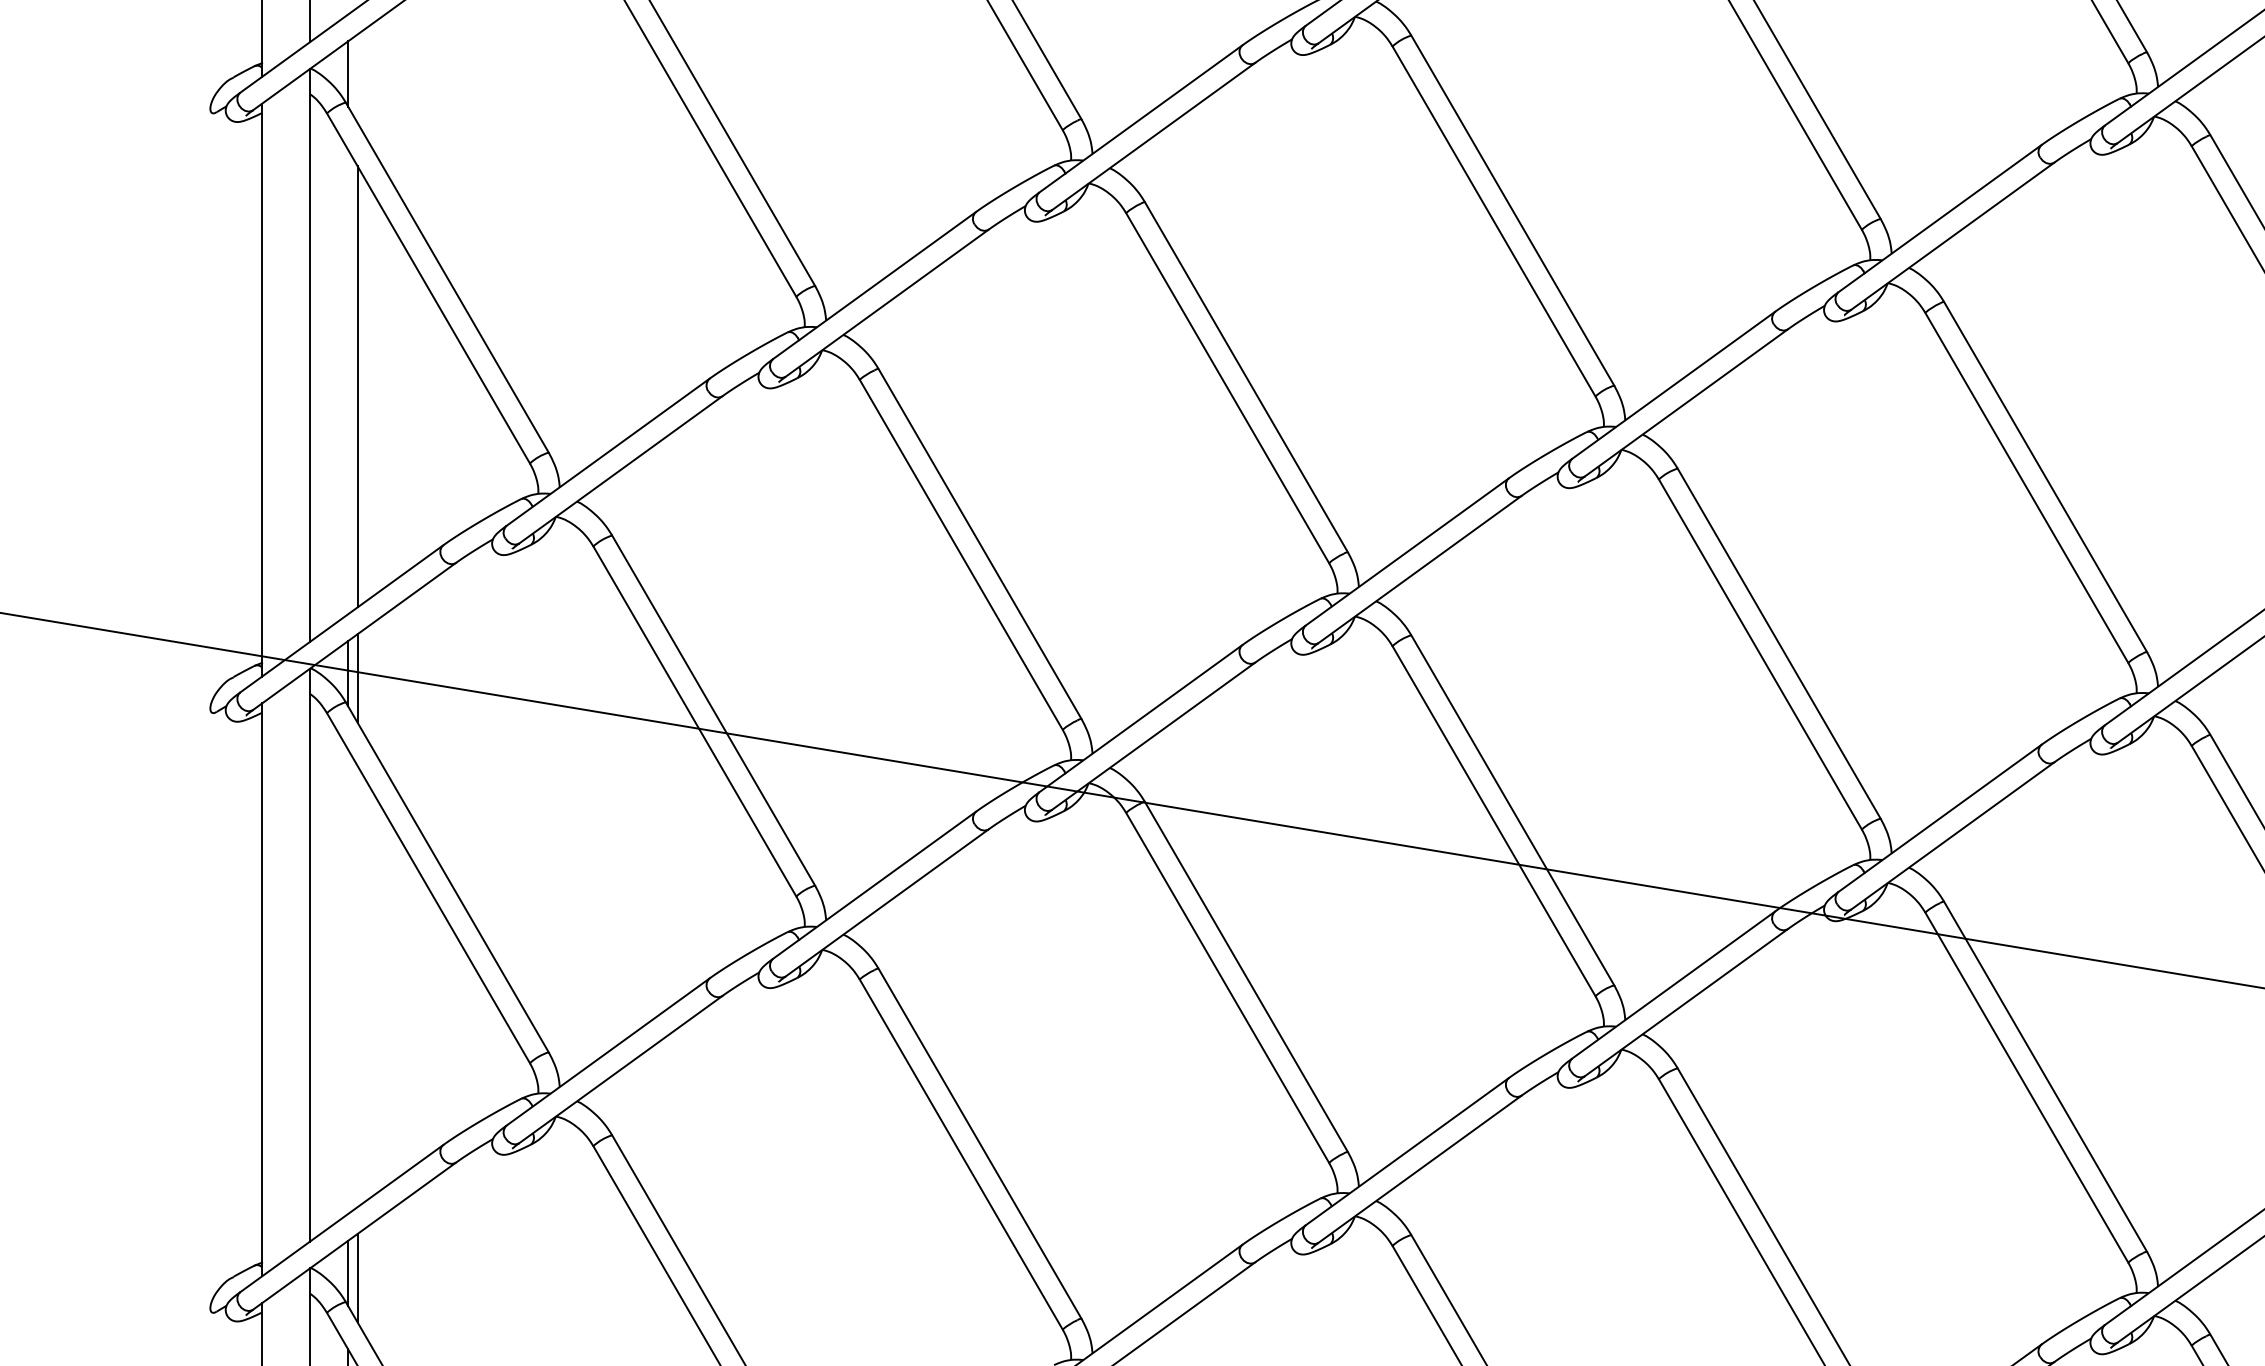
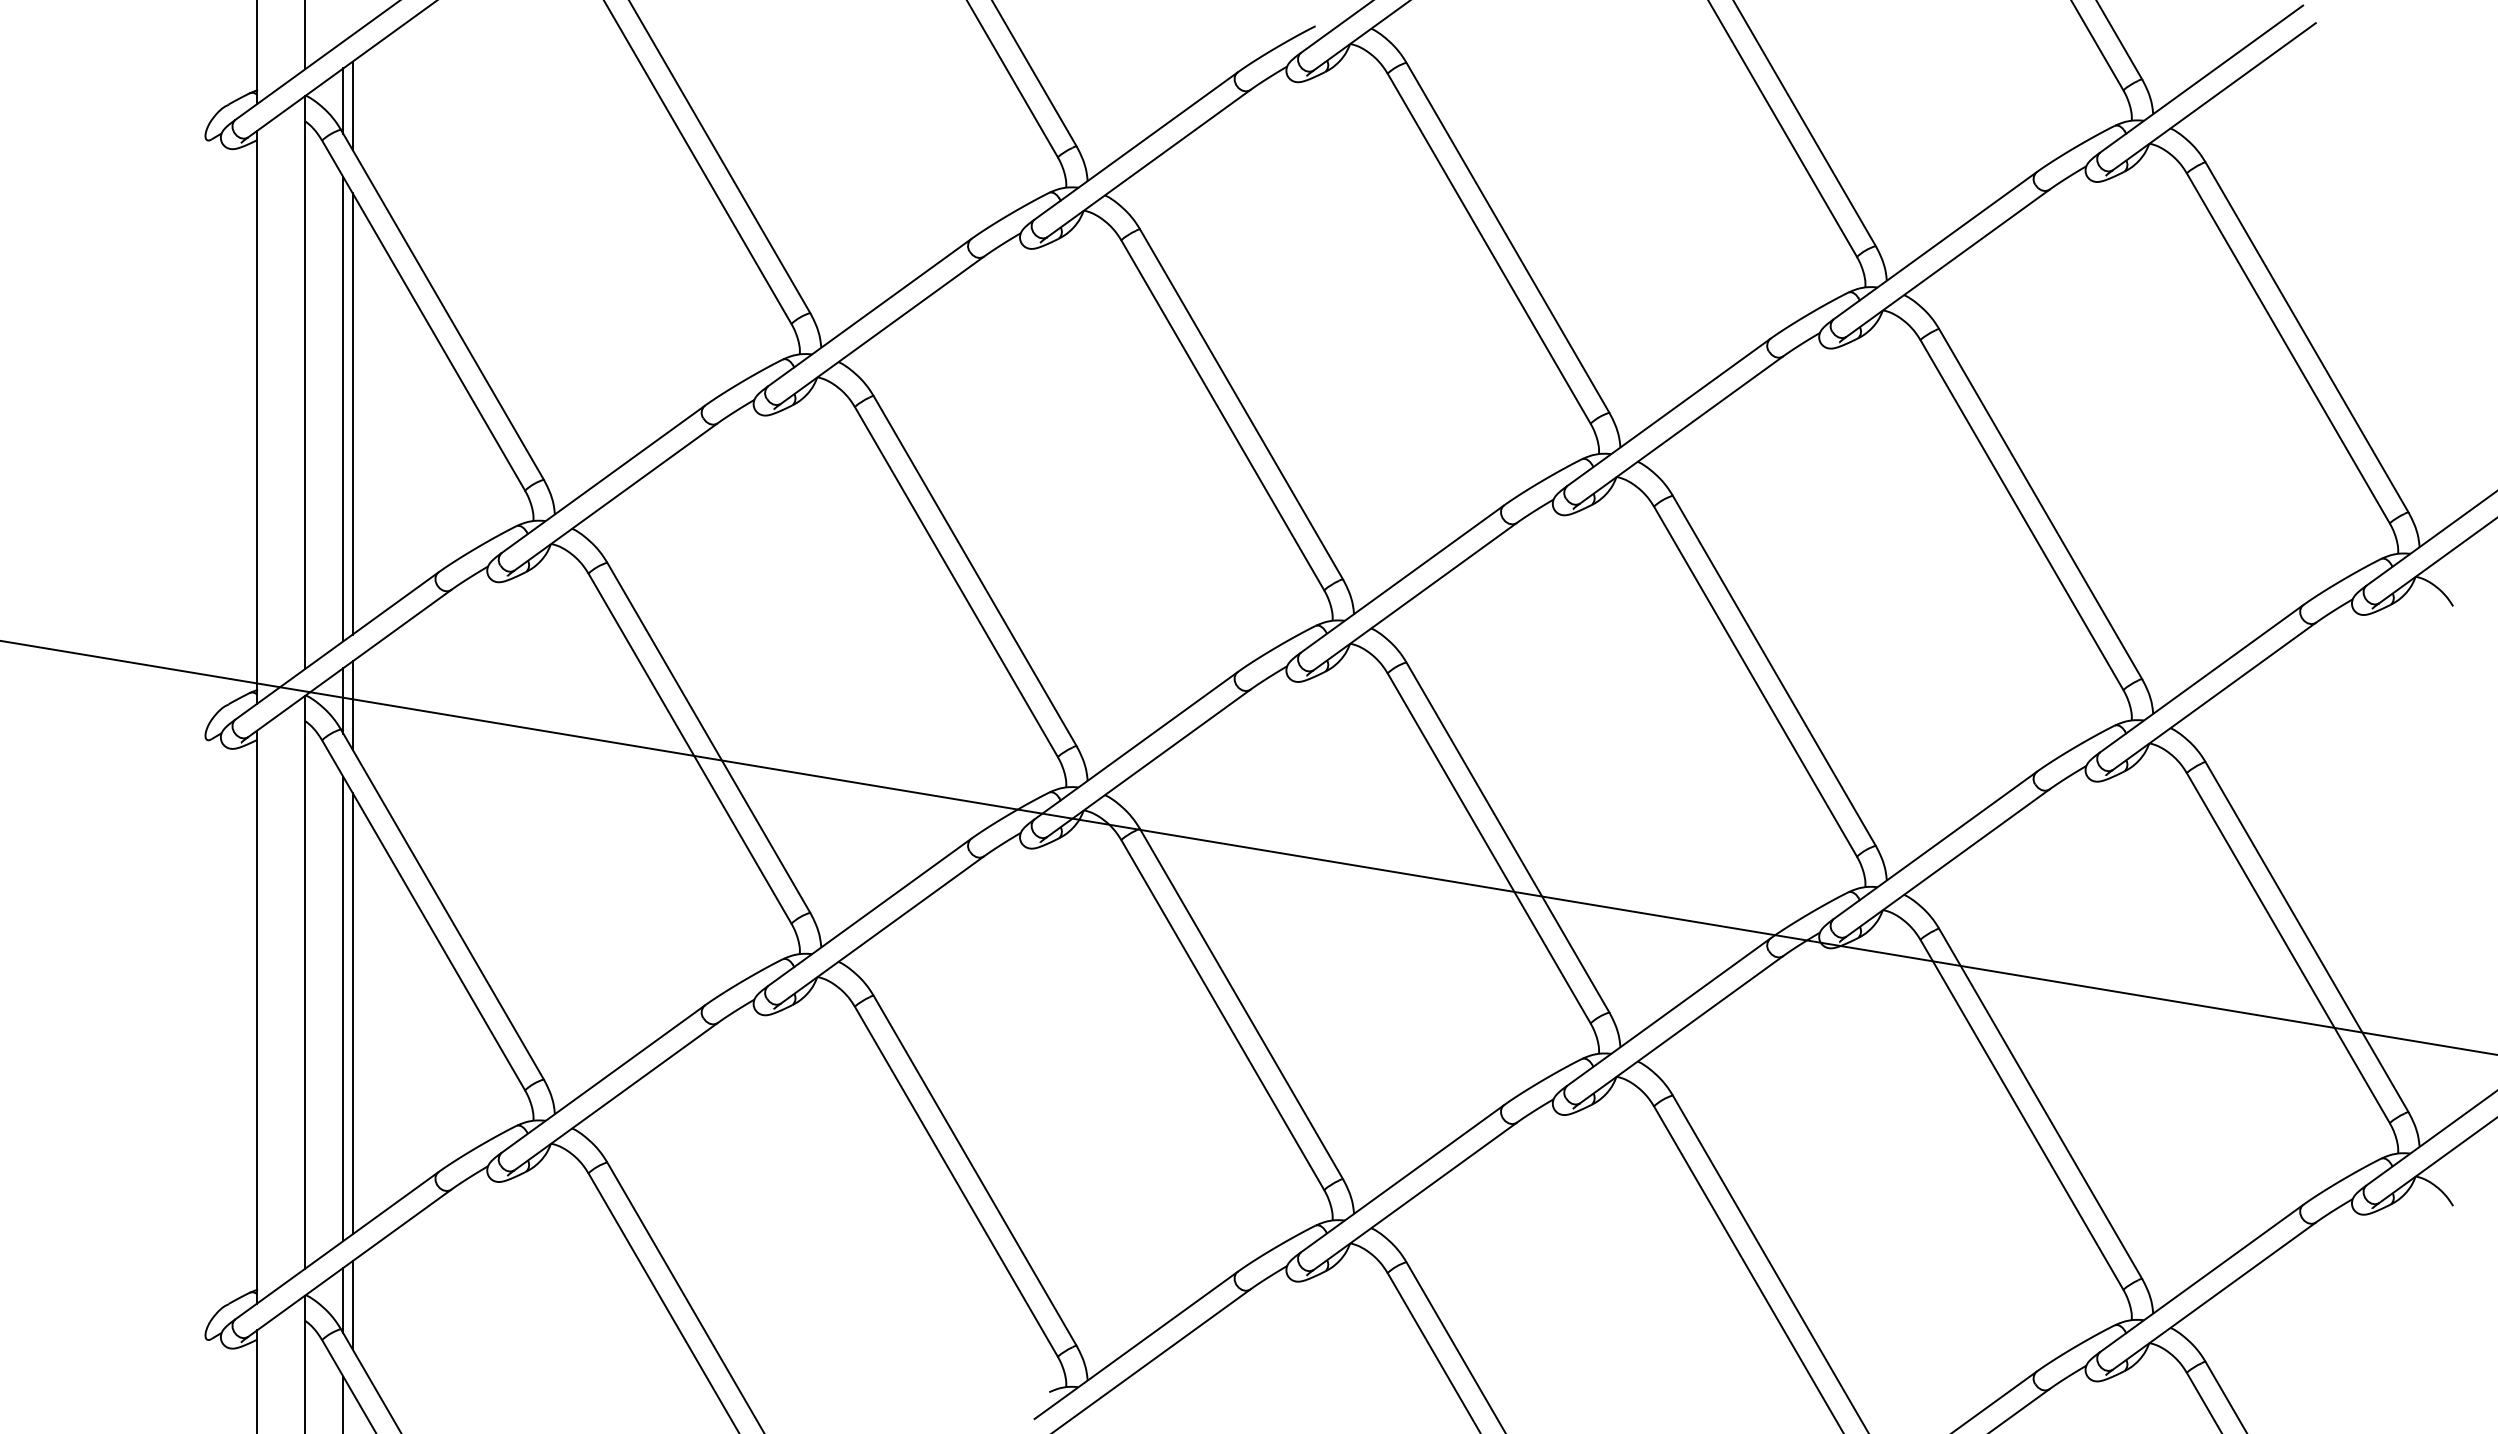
line: (357, 78) -> (352, 105), added
line: (348, 382) -> (343, 409), added
line: (348, 981) -> (343, 1008), added
line: (357, 986) -> (352, 1013), added

